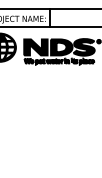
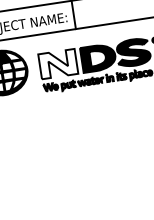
fill: (35, 47) -> (57, 64), removed

